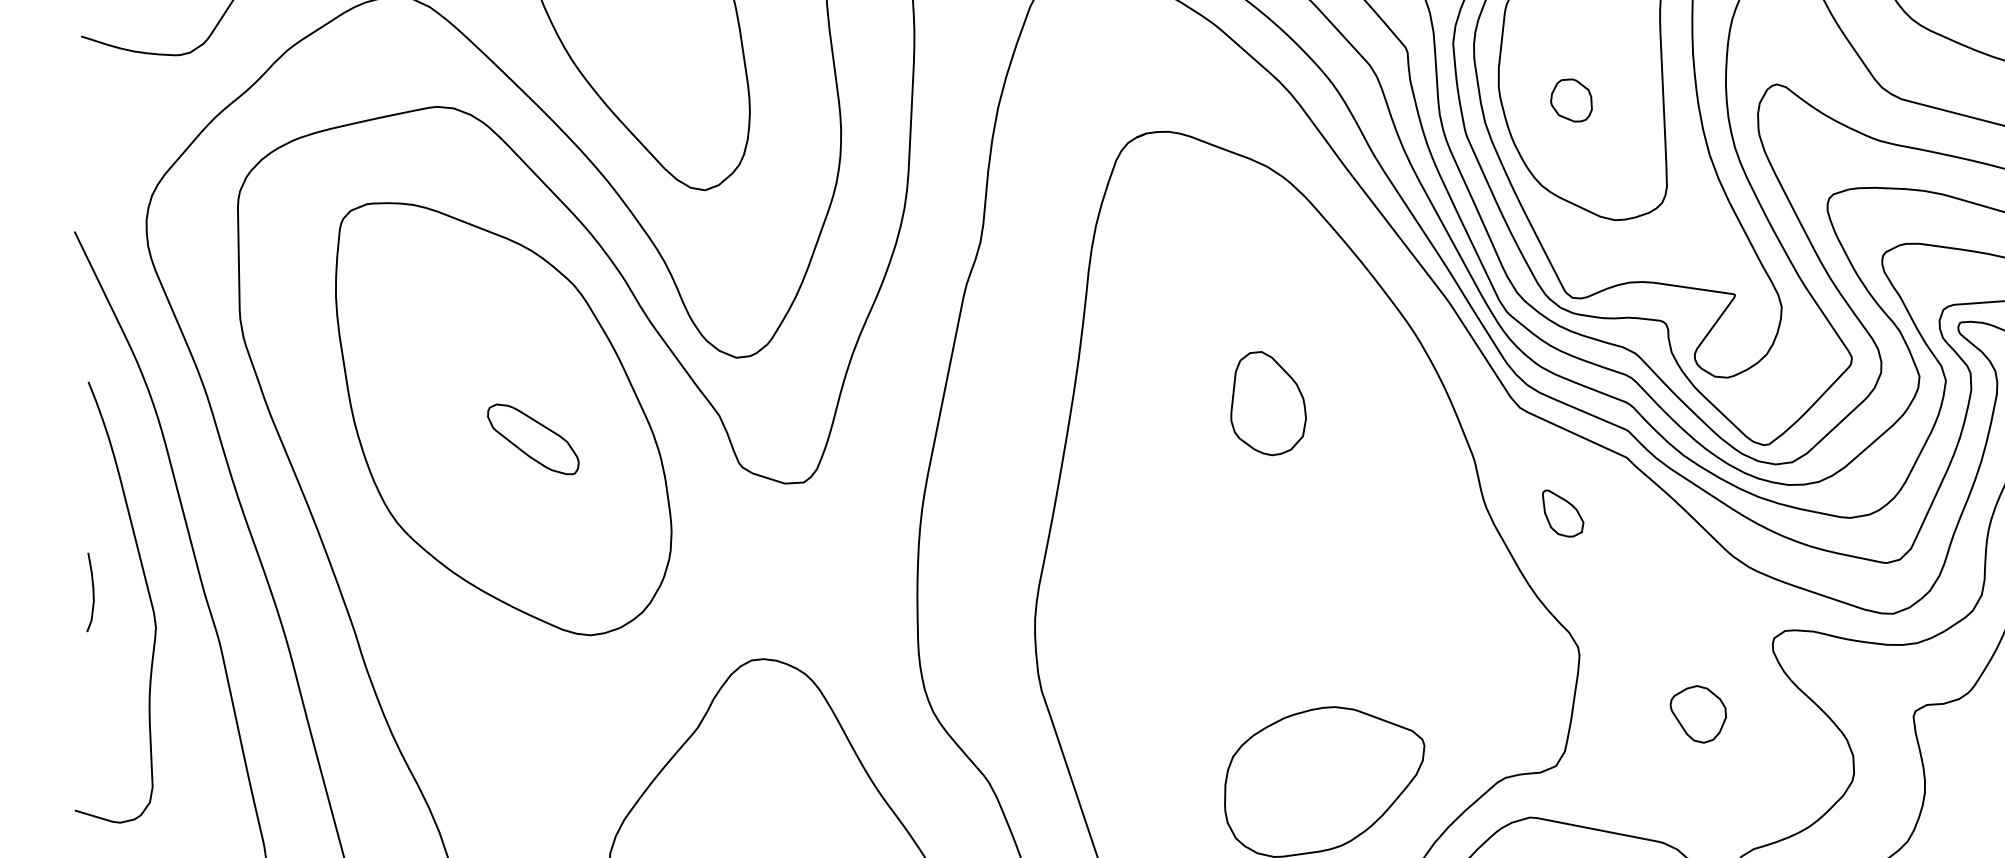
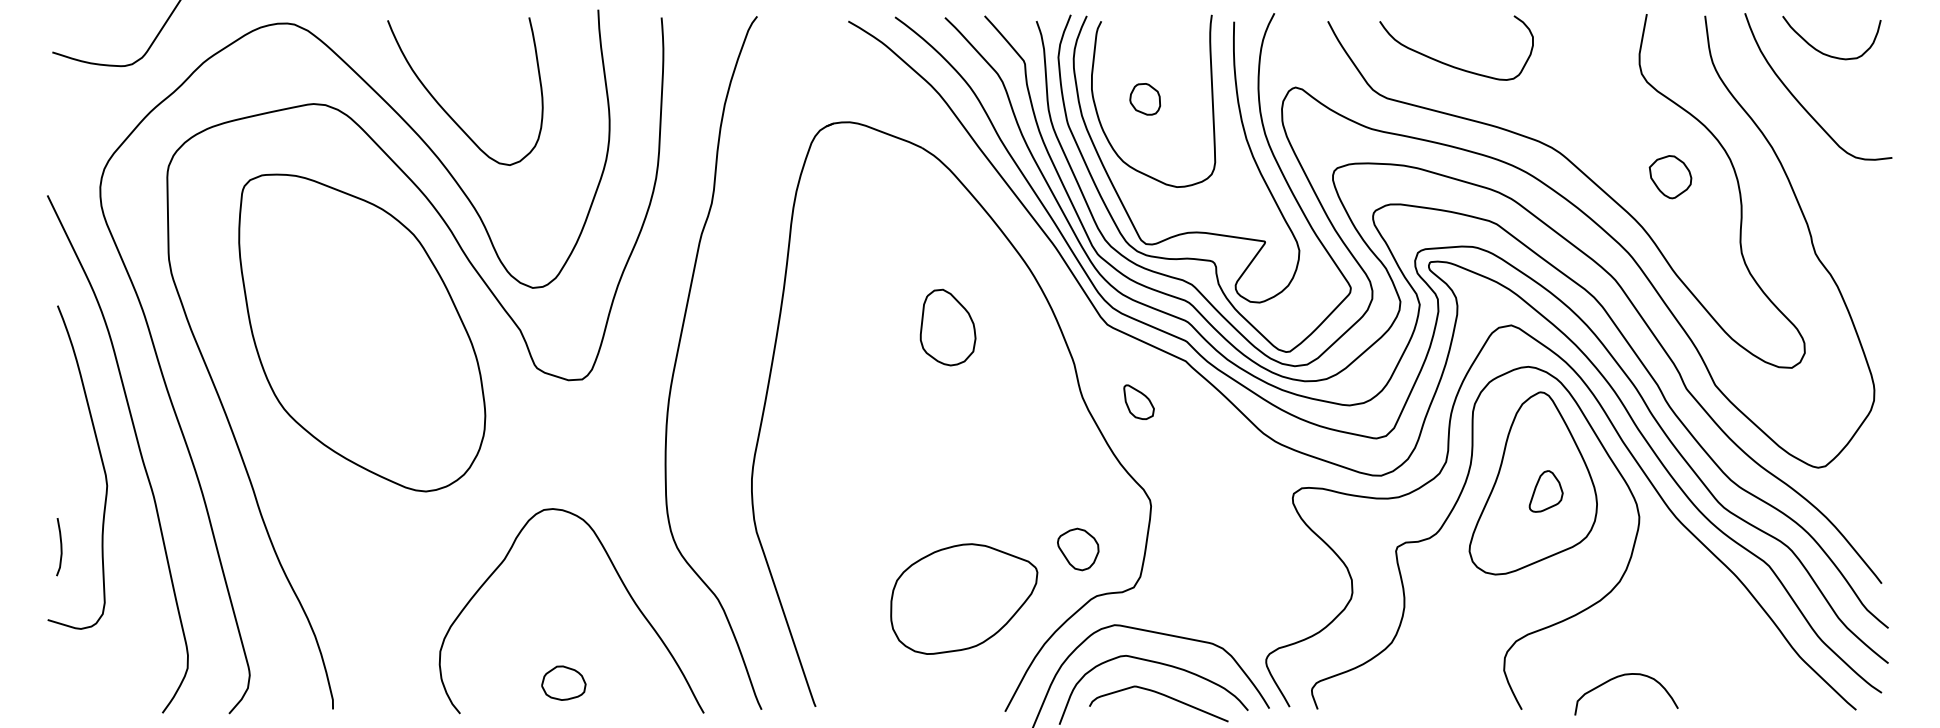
part: (1267, 403) -> (947, 327), moved
part: (532, 438) -> (383, 347), removed
curve: (92, 593) -> (60, 547), moved
part: (1698, 714) -> (1078, 549), moved

